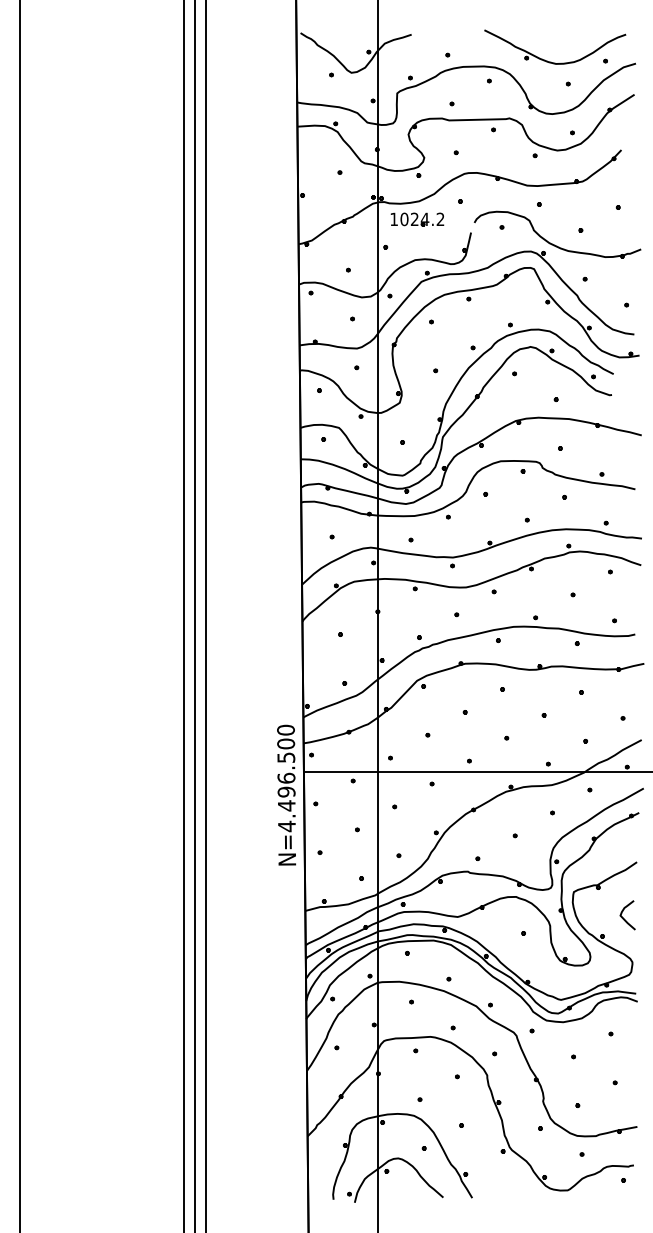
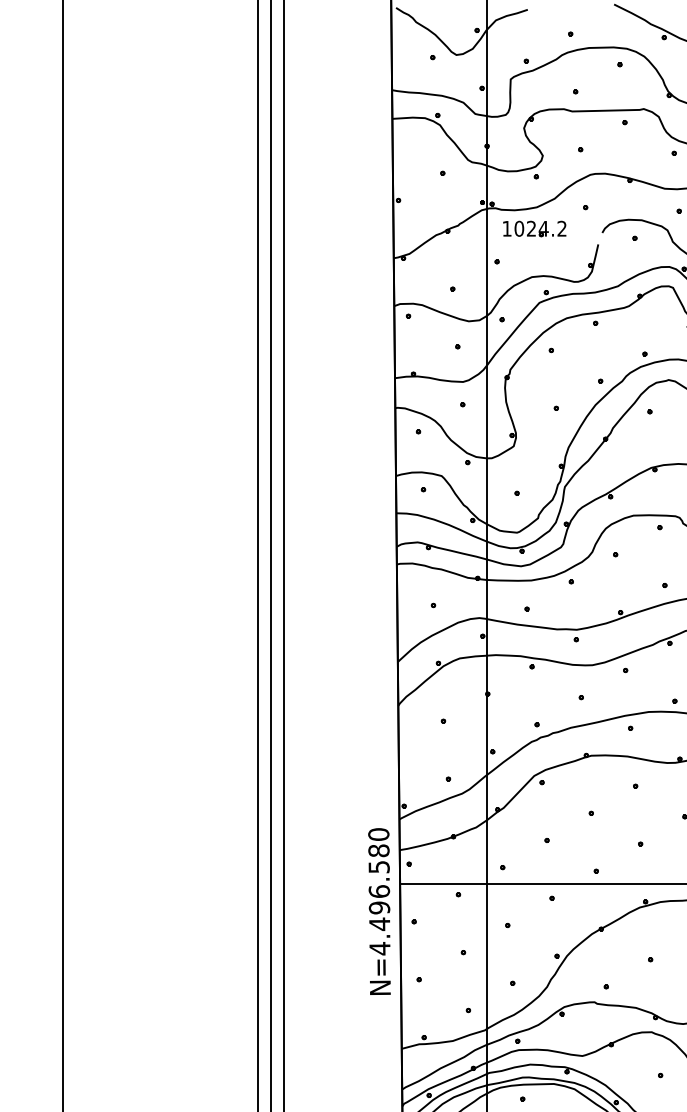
text: (285, 743) -> (378, 850), N=4.496.500 -> N=4.496.580

